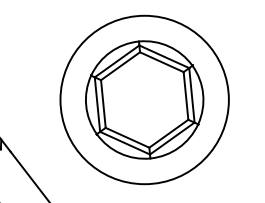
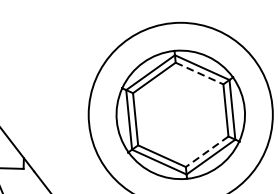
line: (161, 62) -> (199, 73), solid -> dashed
line: (168, 133) -> (206, 151), solid -> dashed

